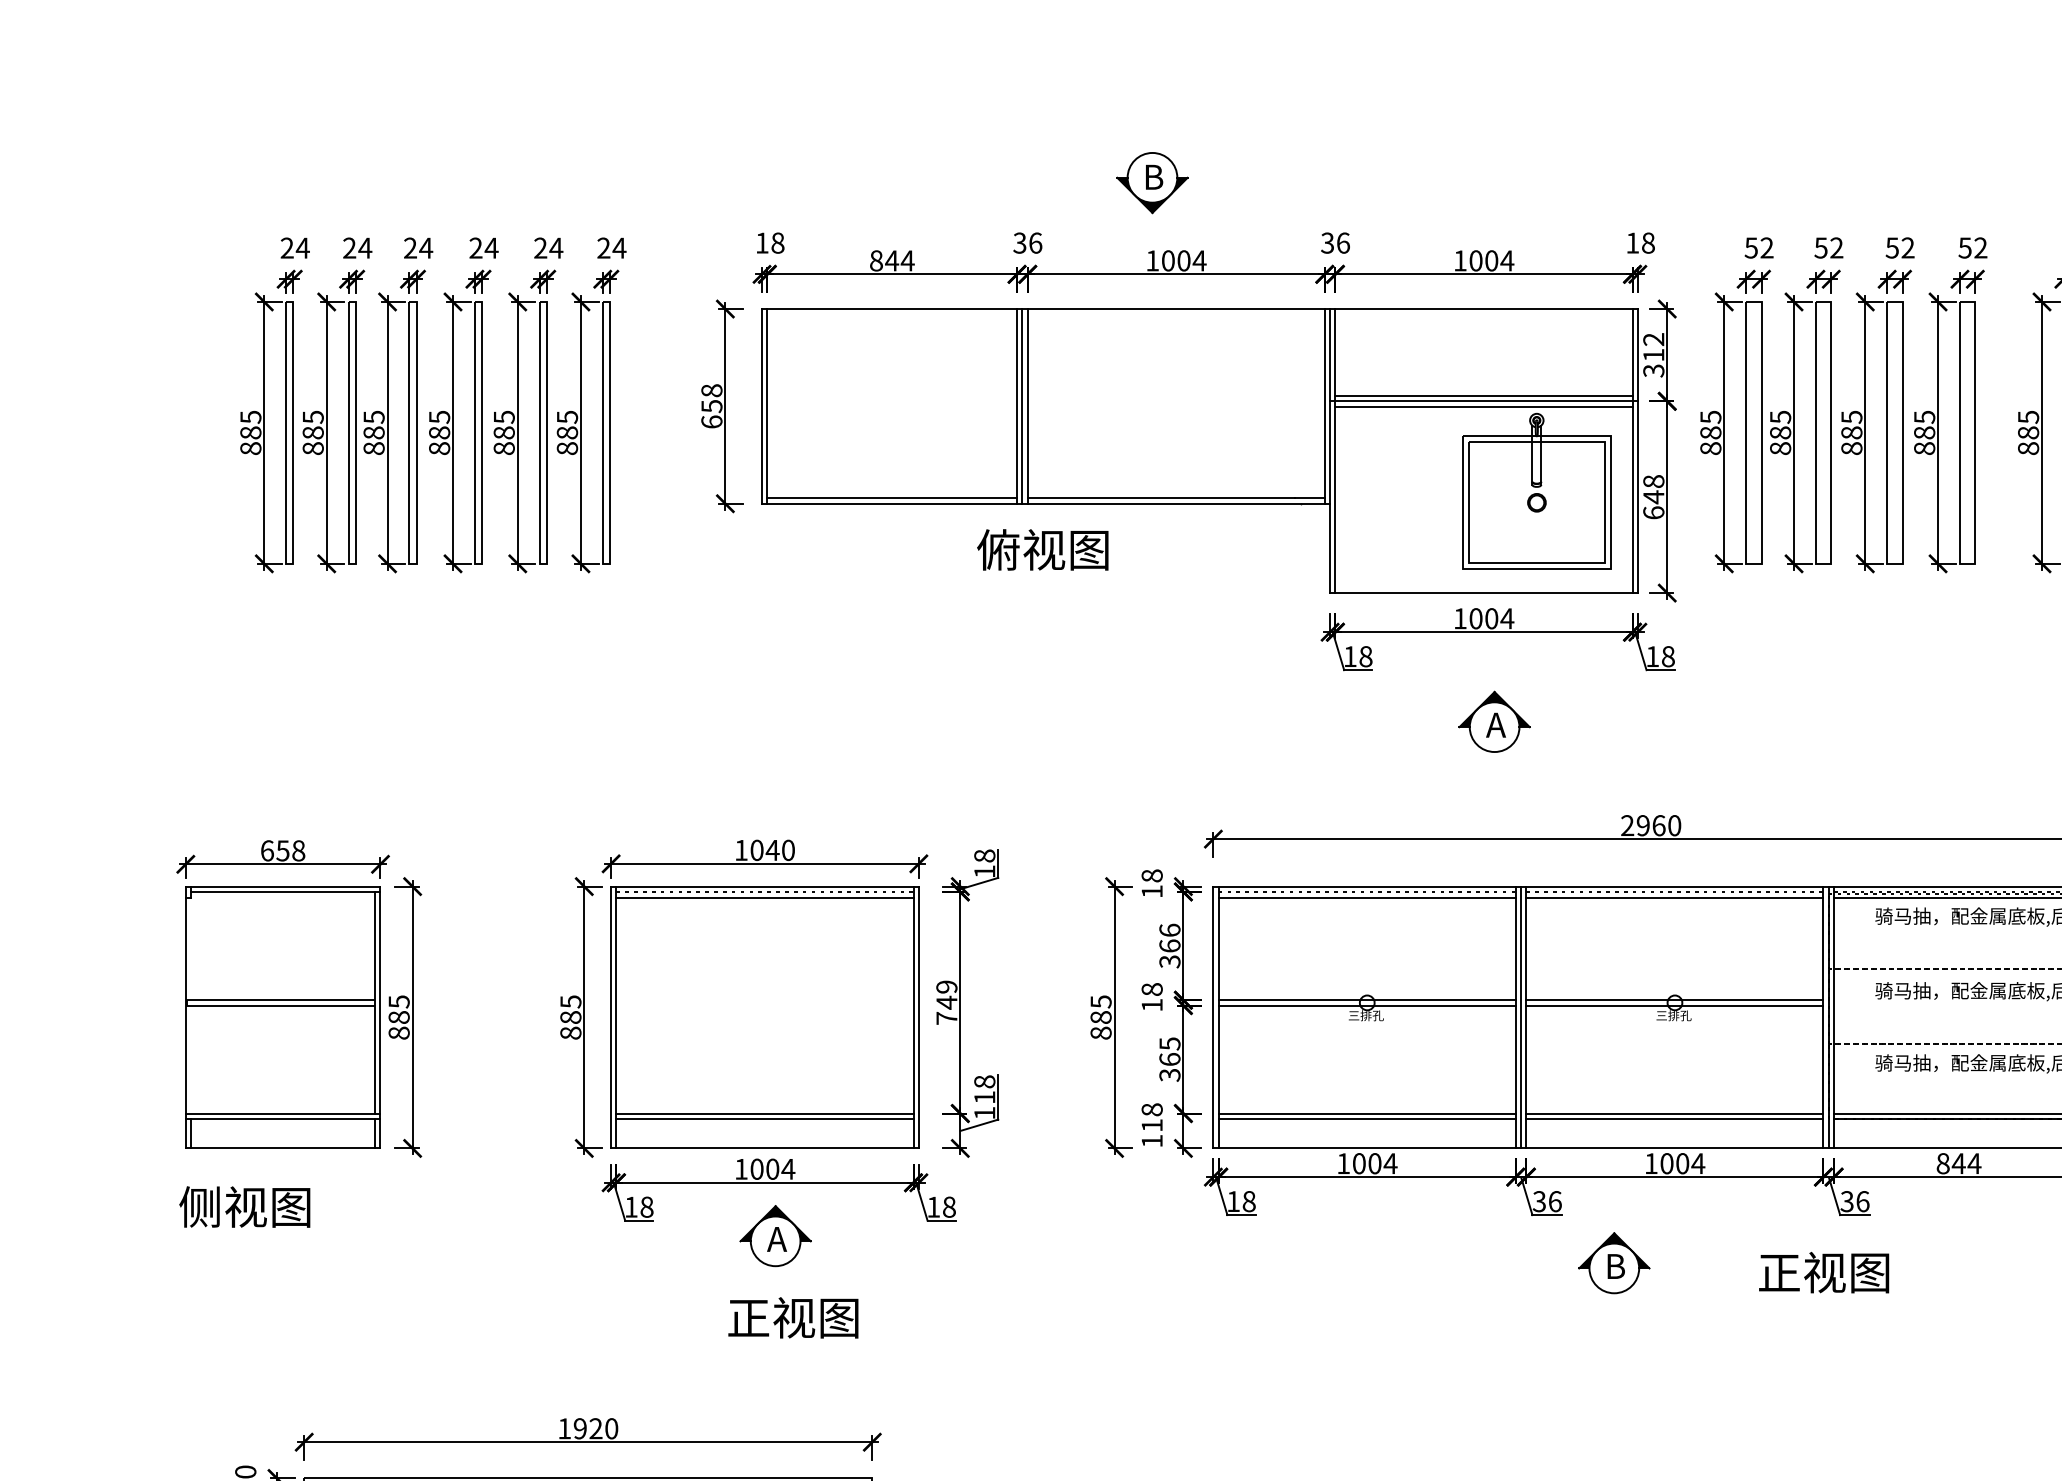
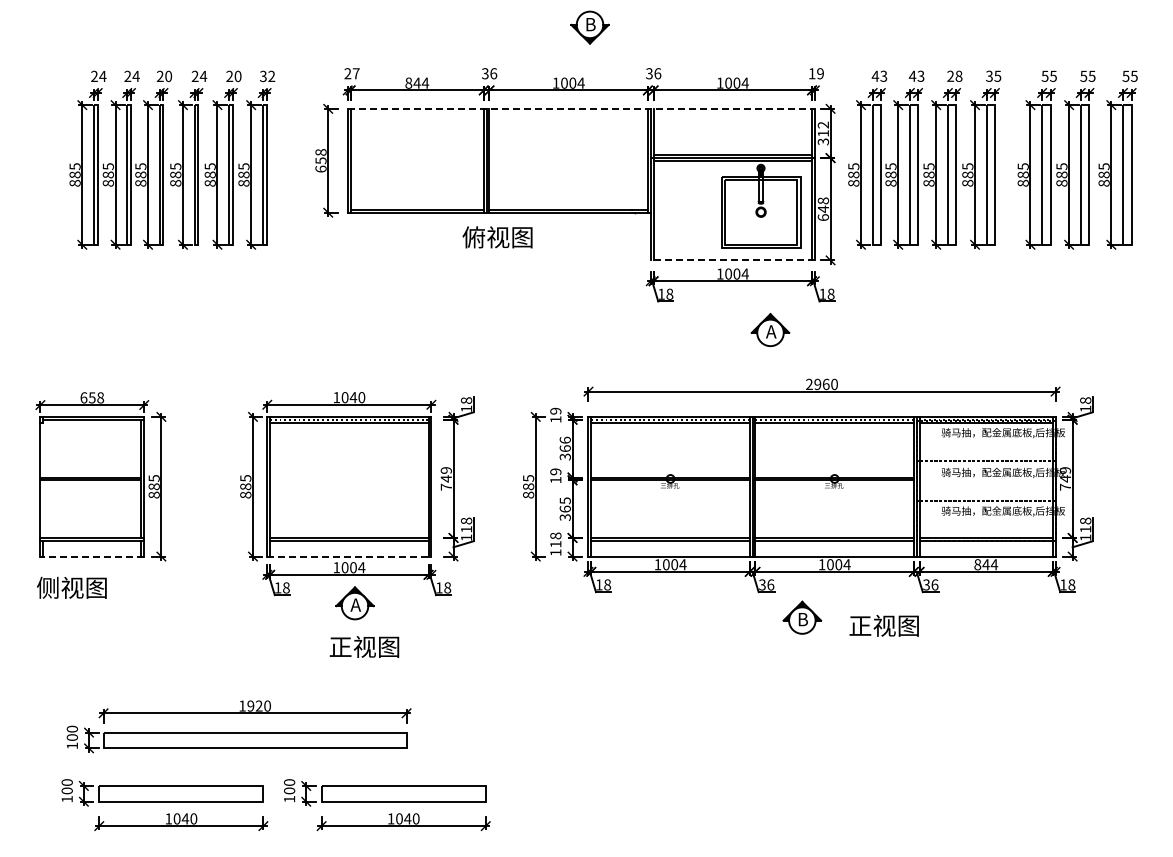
part: (1151, 182) -> (589, 27), moved
text: (769, 242) -> (351, 73), 18 -> 27
text: (1648, 242) -> (820, 73), 18 -> 19
text: (1758, 246) -> (879, 75), 52 -> 43
text: (1828, 246) -> (916, 75), 52 -> 43
text: (1899, 246) -> (954, 75), 52 -> 28
text: (1972, 246) -> (993, 75), 52 -> 35
text: (425, 248) -> (168, 76), 24 -> 20
text: (555, 248) -> (237, 76), 24 -> 20
text: (611, 248) -> (267, 76), 24 -> 32
line: (1200, 308) -> (581, 108), solid -> dashed
line: (1483, 593) -> (732, 260), solid -> dashed
part: (1494, 720) -> (770, 329), moved
text: (1151, 874) -> (555, 410), 18 -> 19
text: (1151, 988) -> (555, 471), 18 -> 19
line: (283, 1148) -> (92, 556), solid -> dashed
line: (765, 1148) -> (349, 556), solid -> dashed
text: (1822, 1272) -> (883, 625), moved

